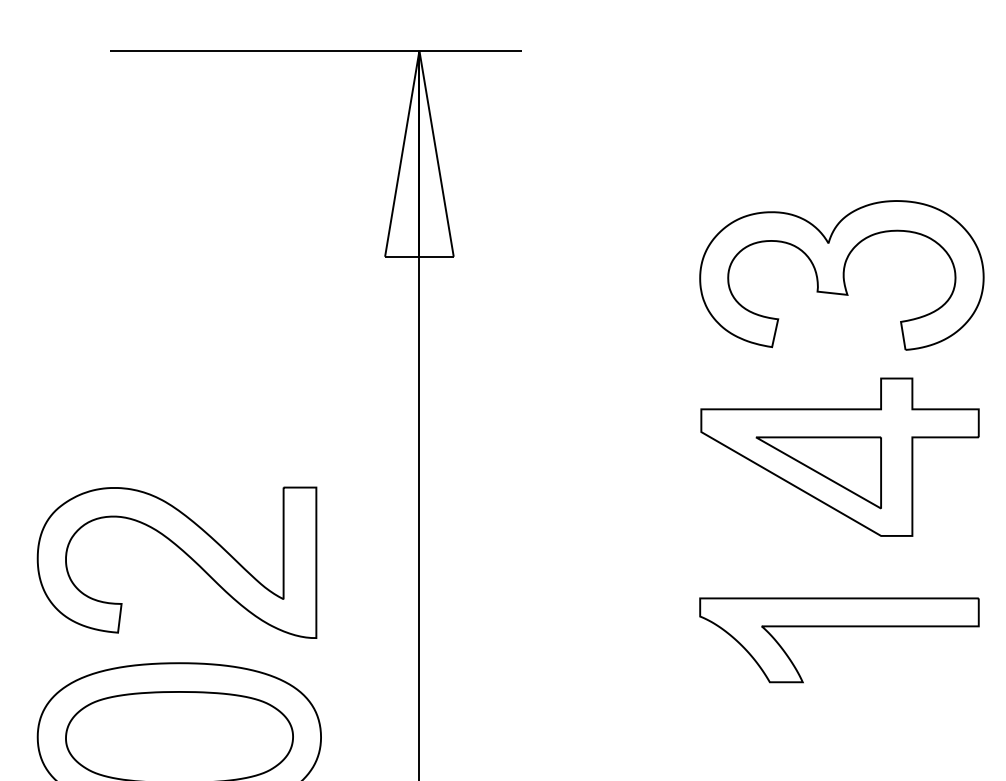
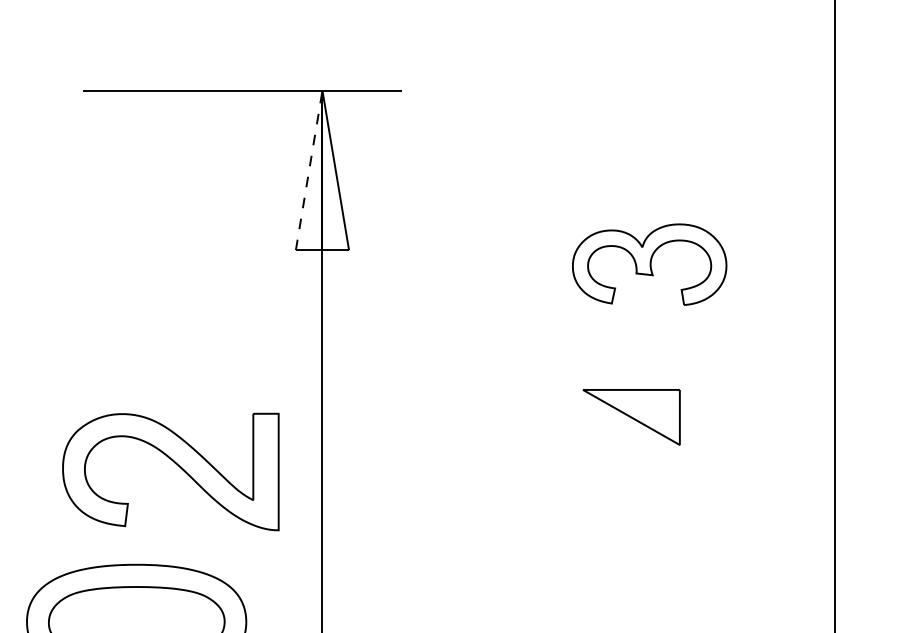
line: (402, 153) -> (309, 170), solid -> dashed
part: (841, 275) -> (649, 264), size x0.7
part: (839, 457) -> (647, 405), removed
part: (183, 553) -> (175, 464), moved
part: (839, 627) -> (647, 537), removed

